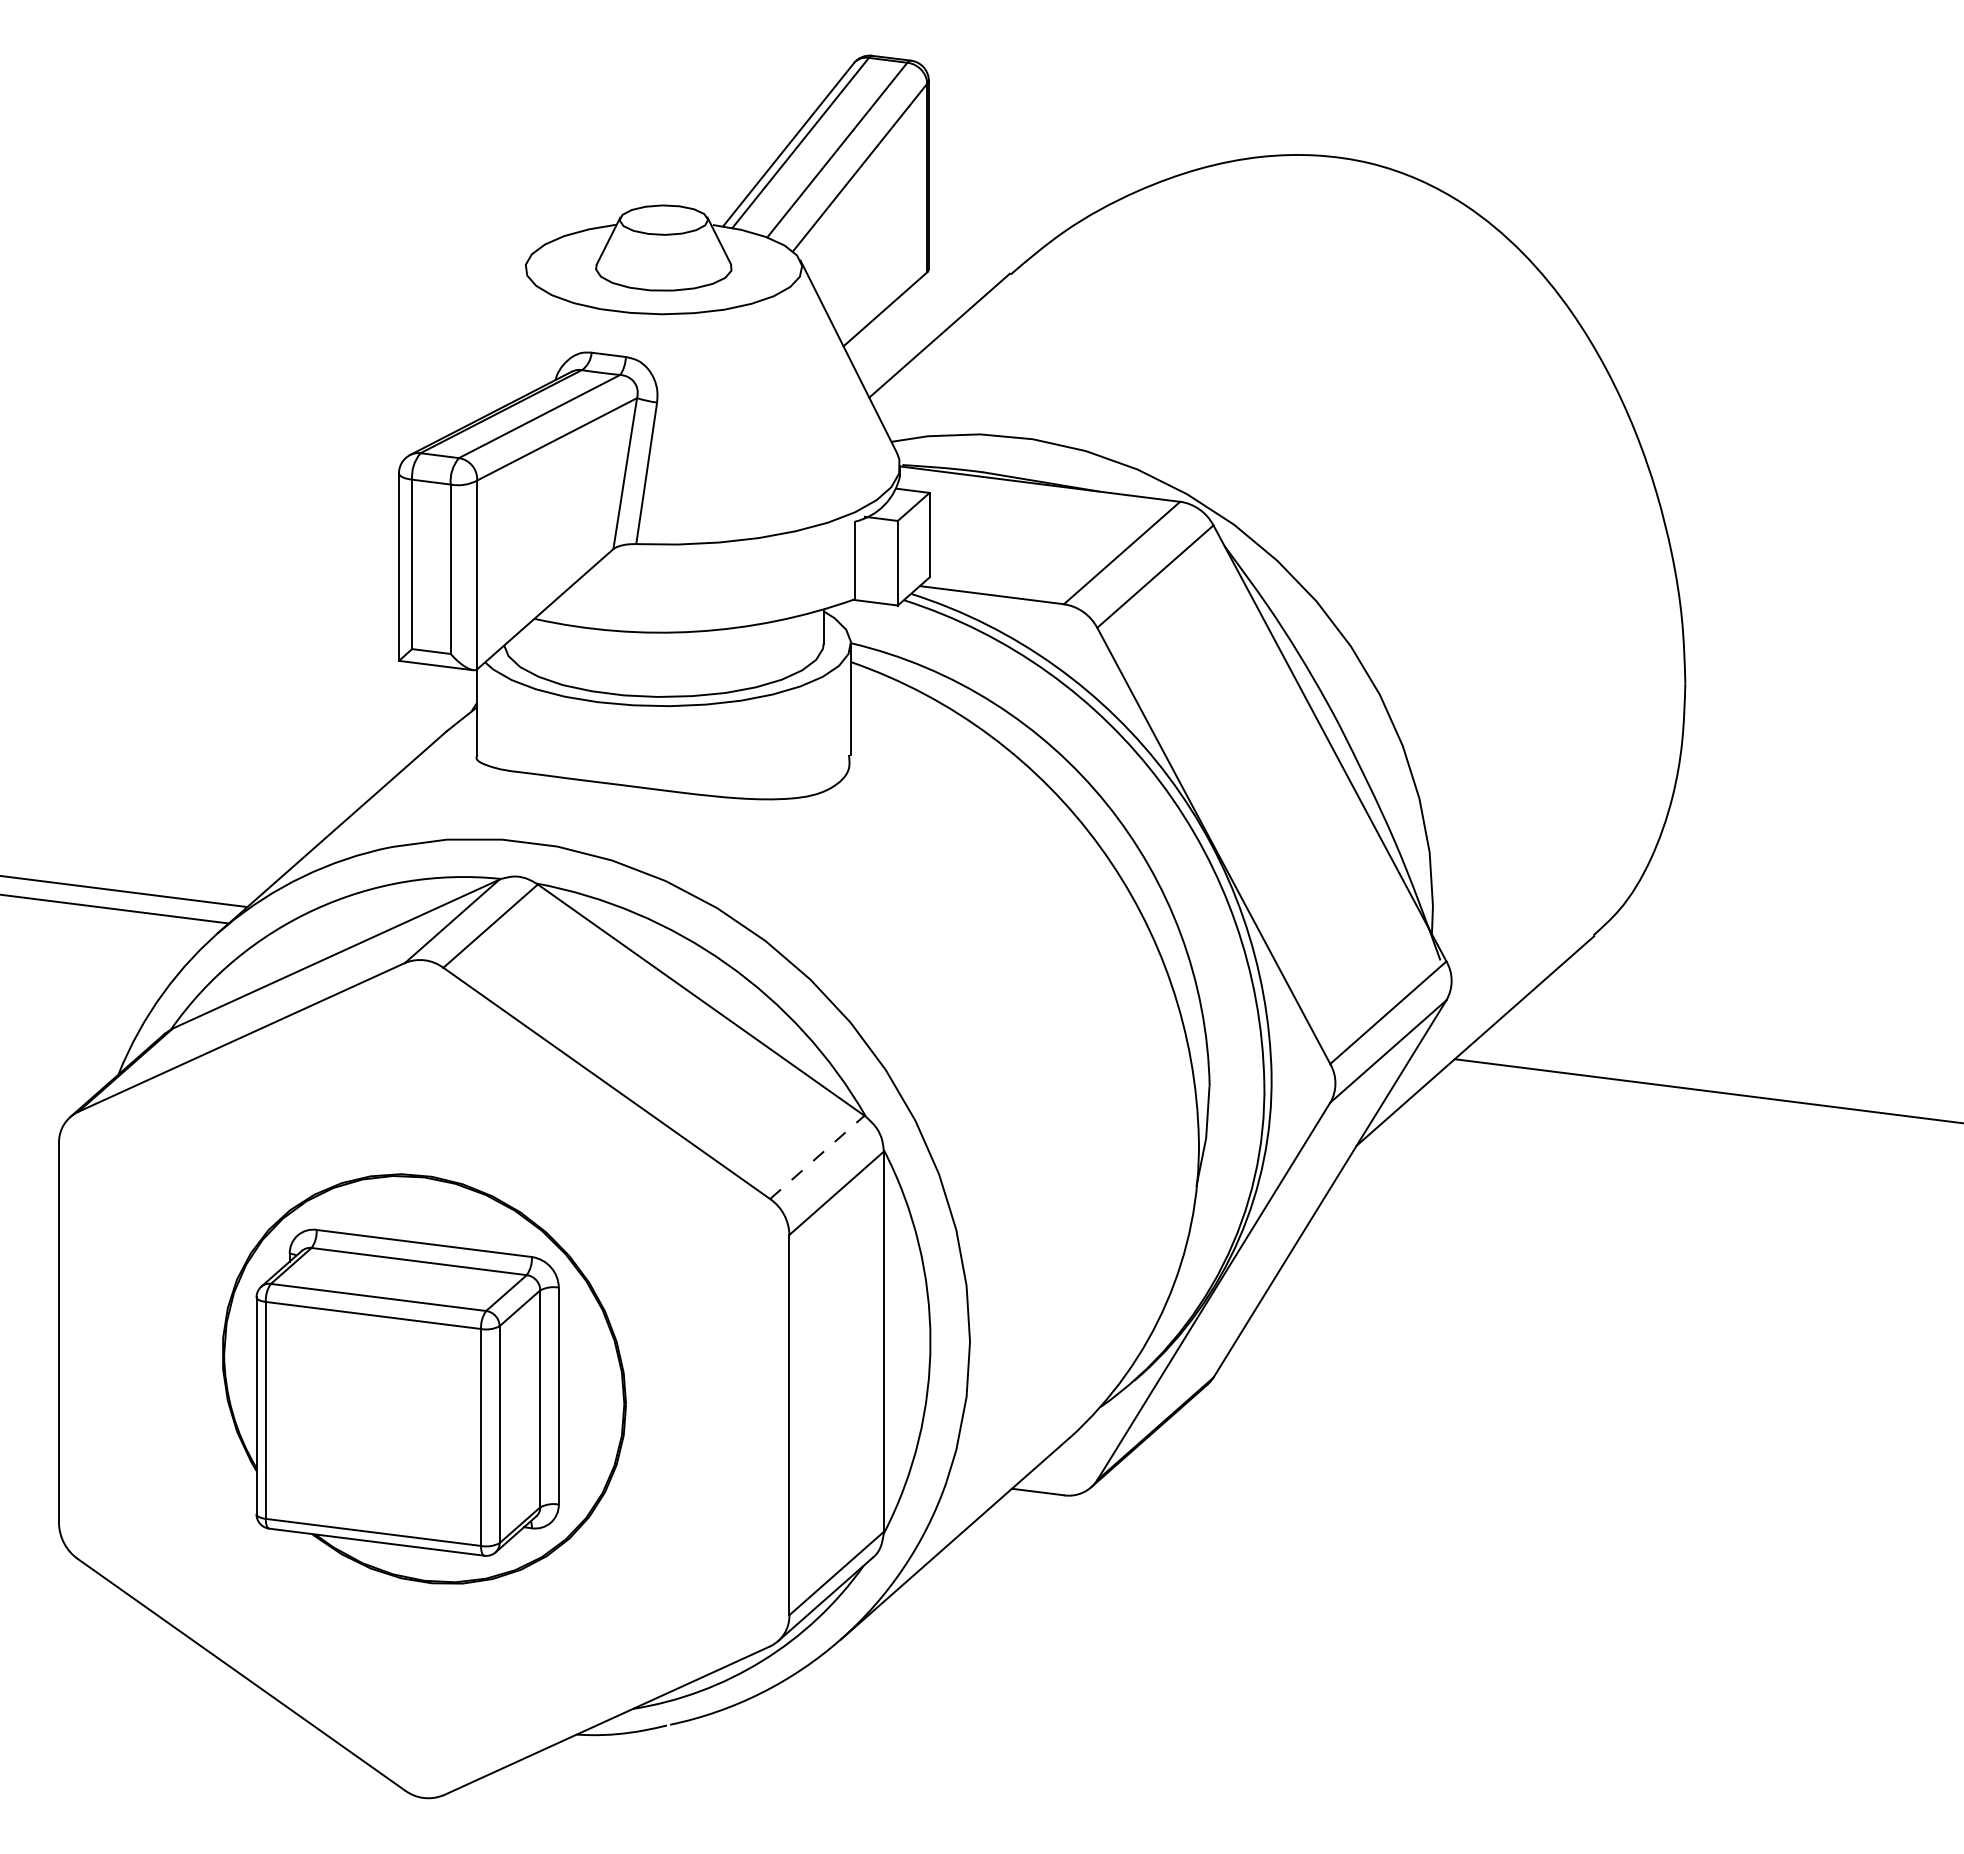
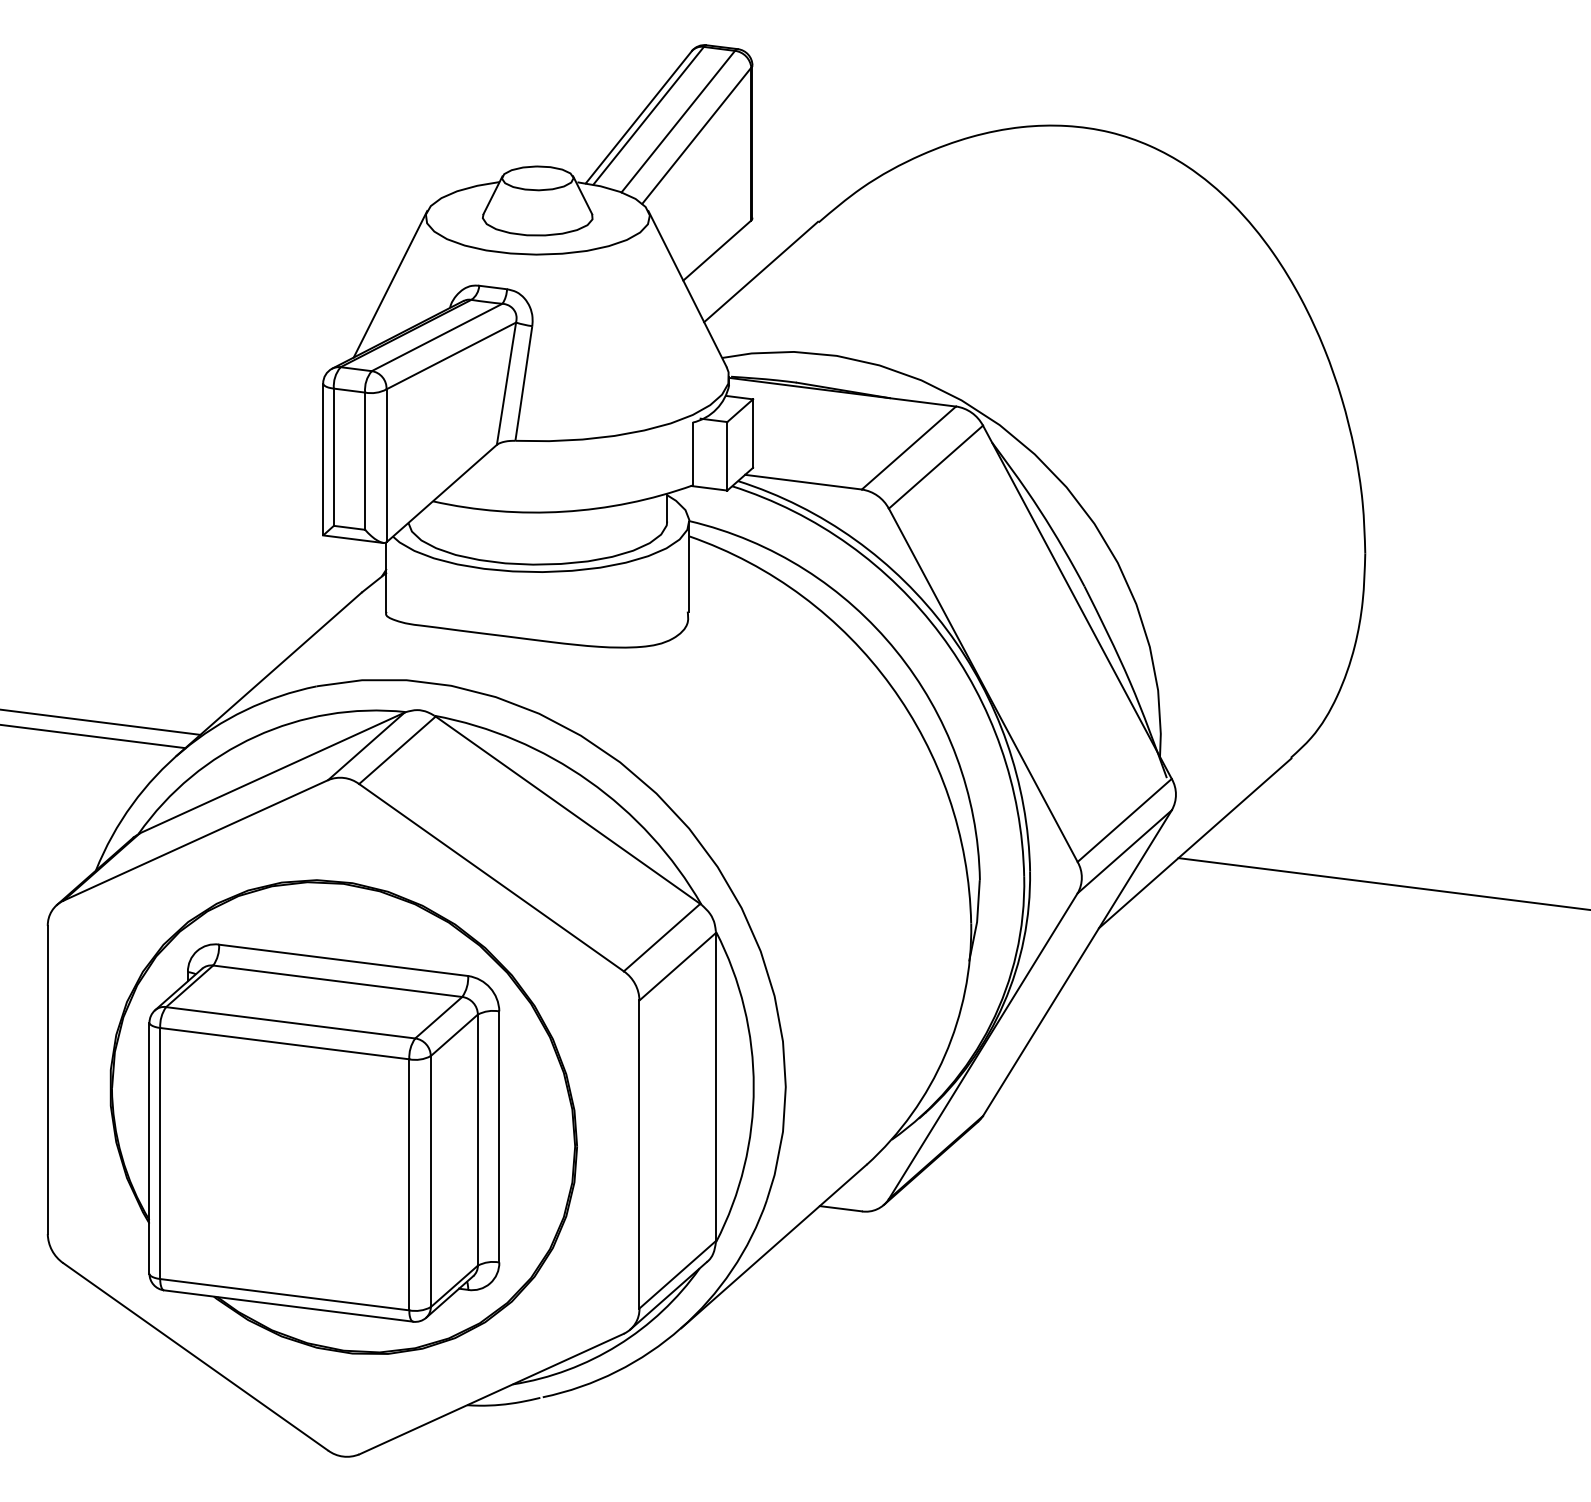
line: (481, 350) -> (390, 283), added
line: (817, 1157) -> (662, 937), dashed -> solid
part: (424, 1378) -> (343, 1116), size x1.43

